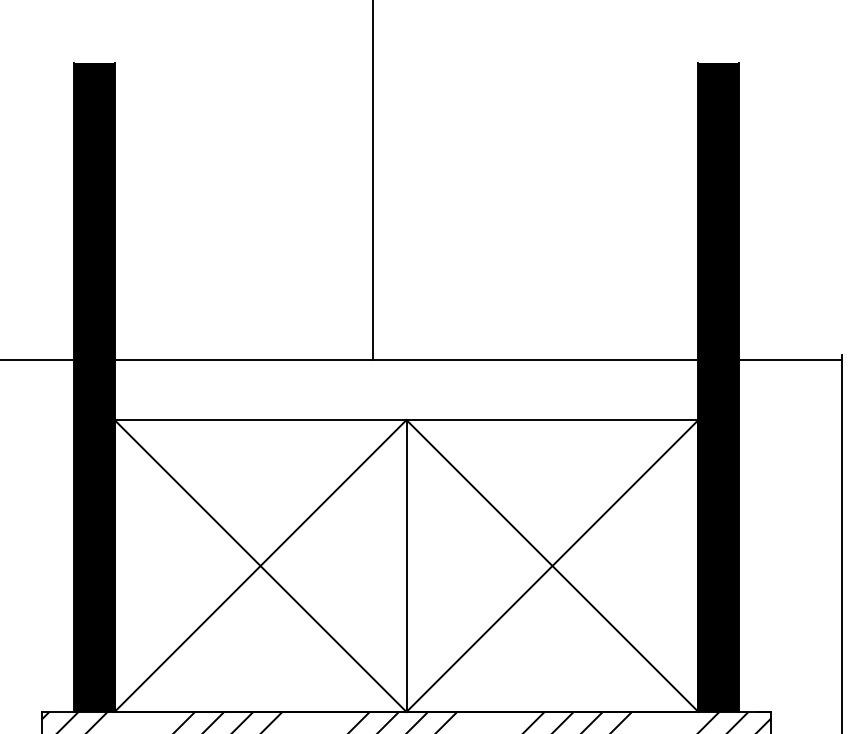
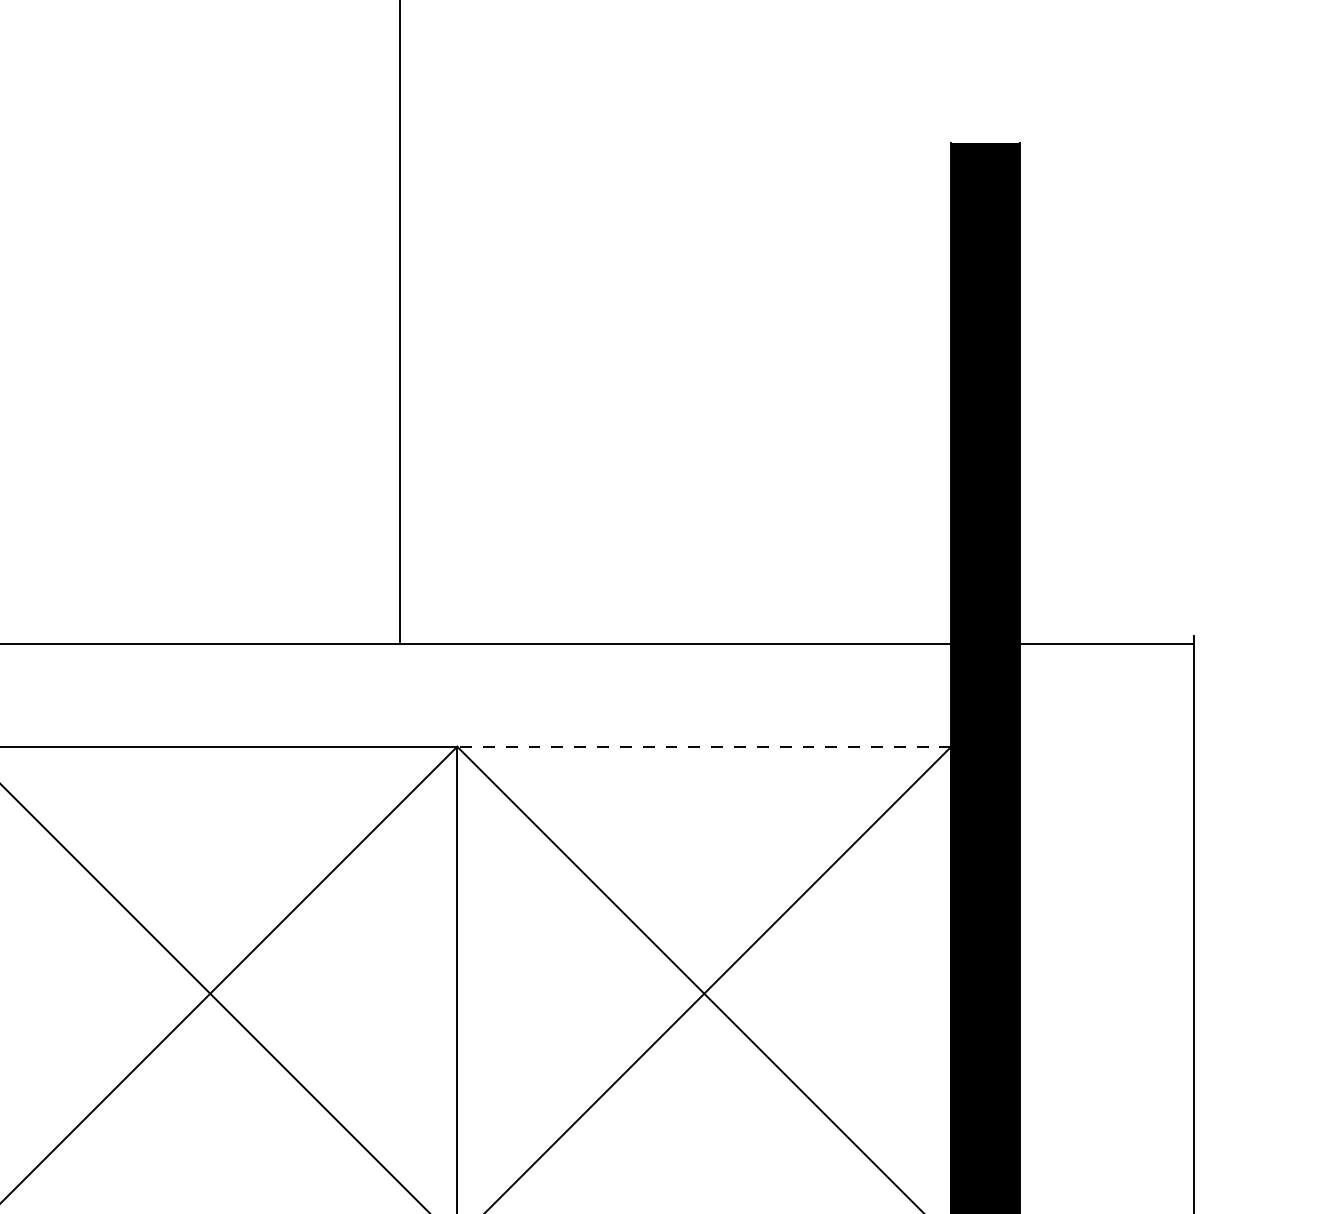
line: (552, 420) -> (704, 747), solid -> dashed

